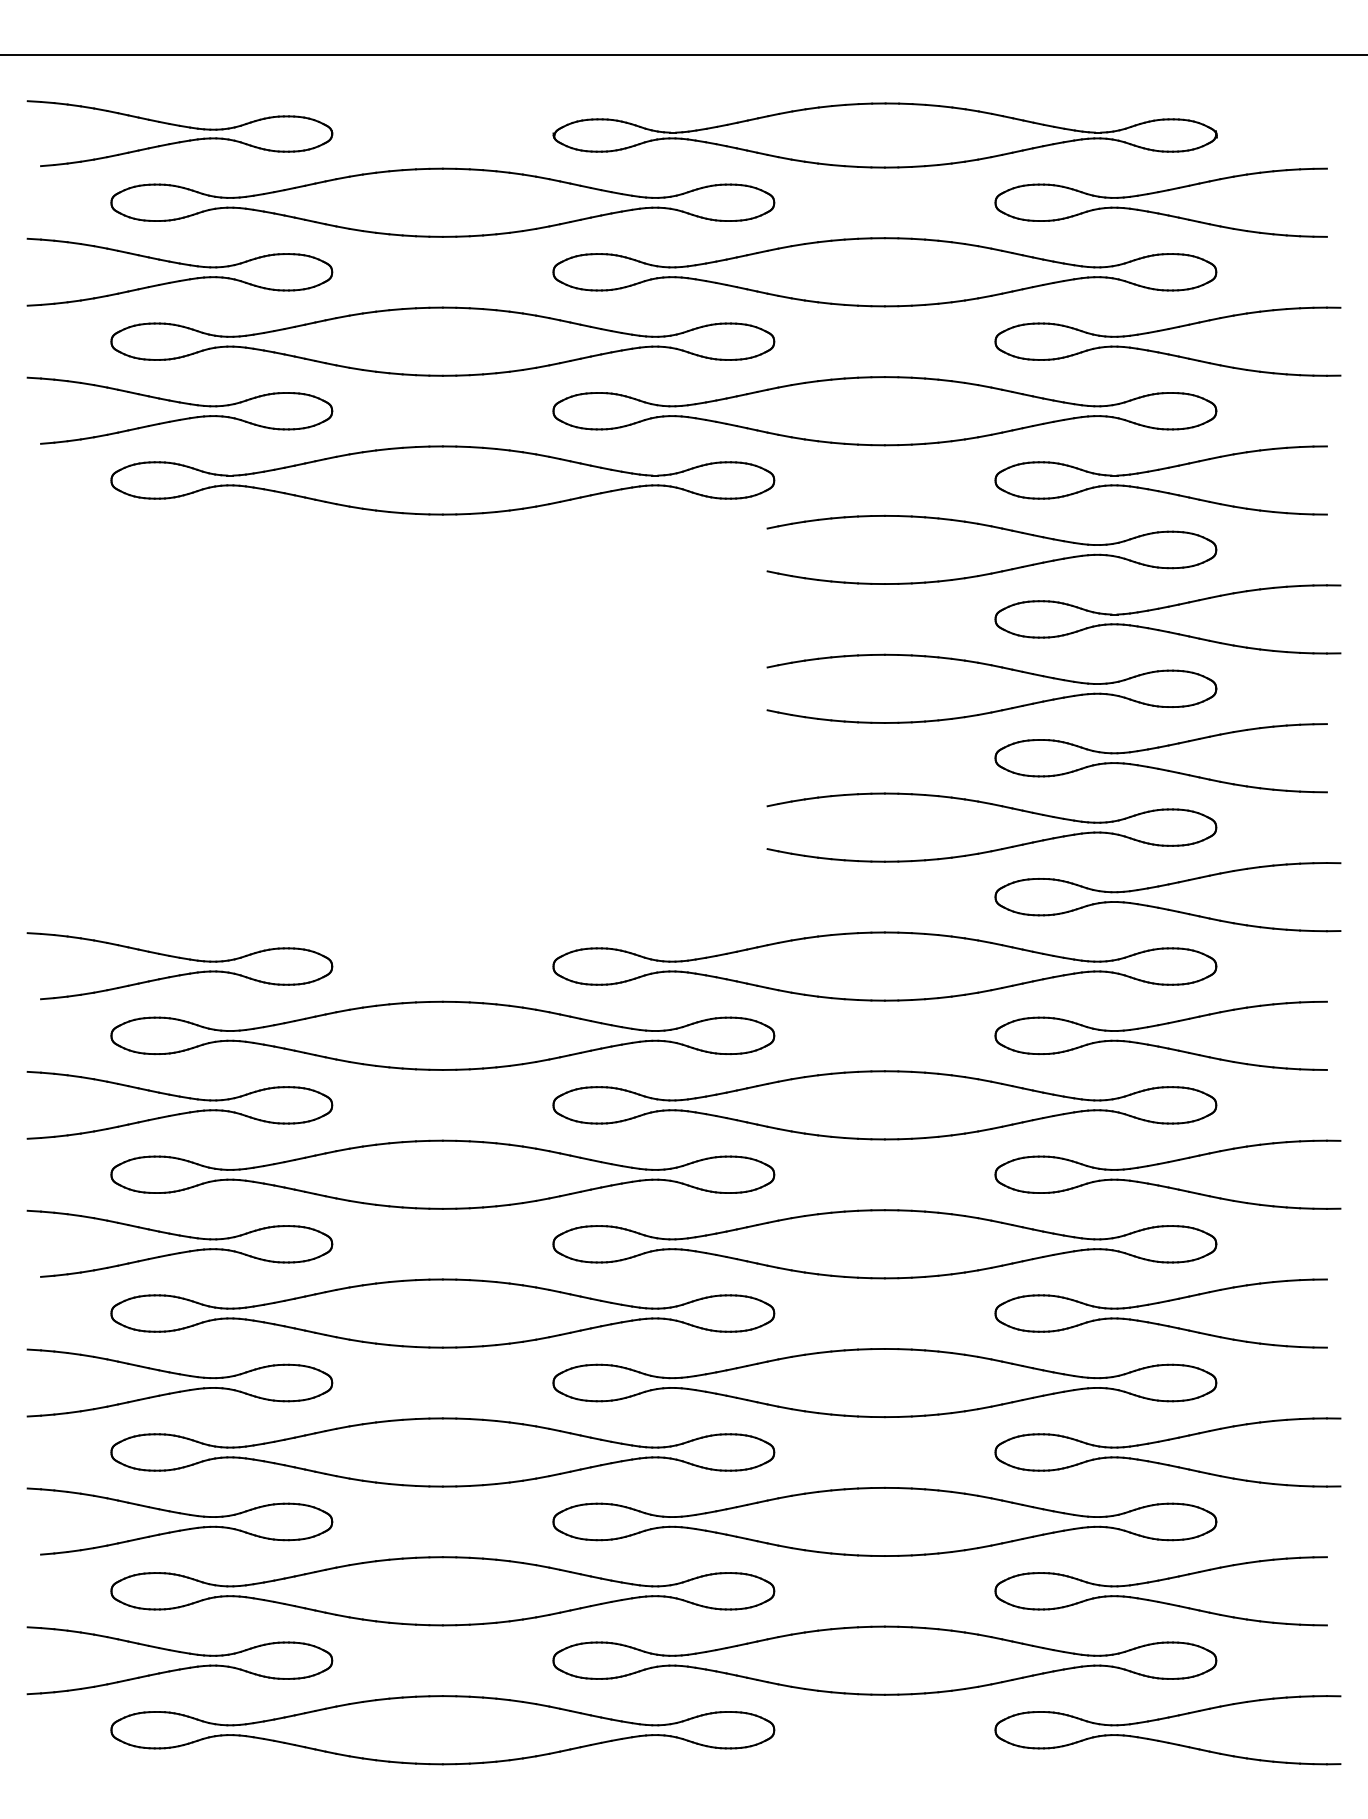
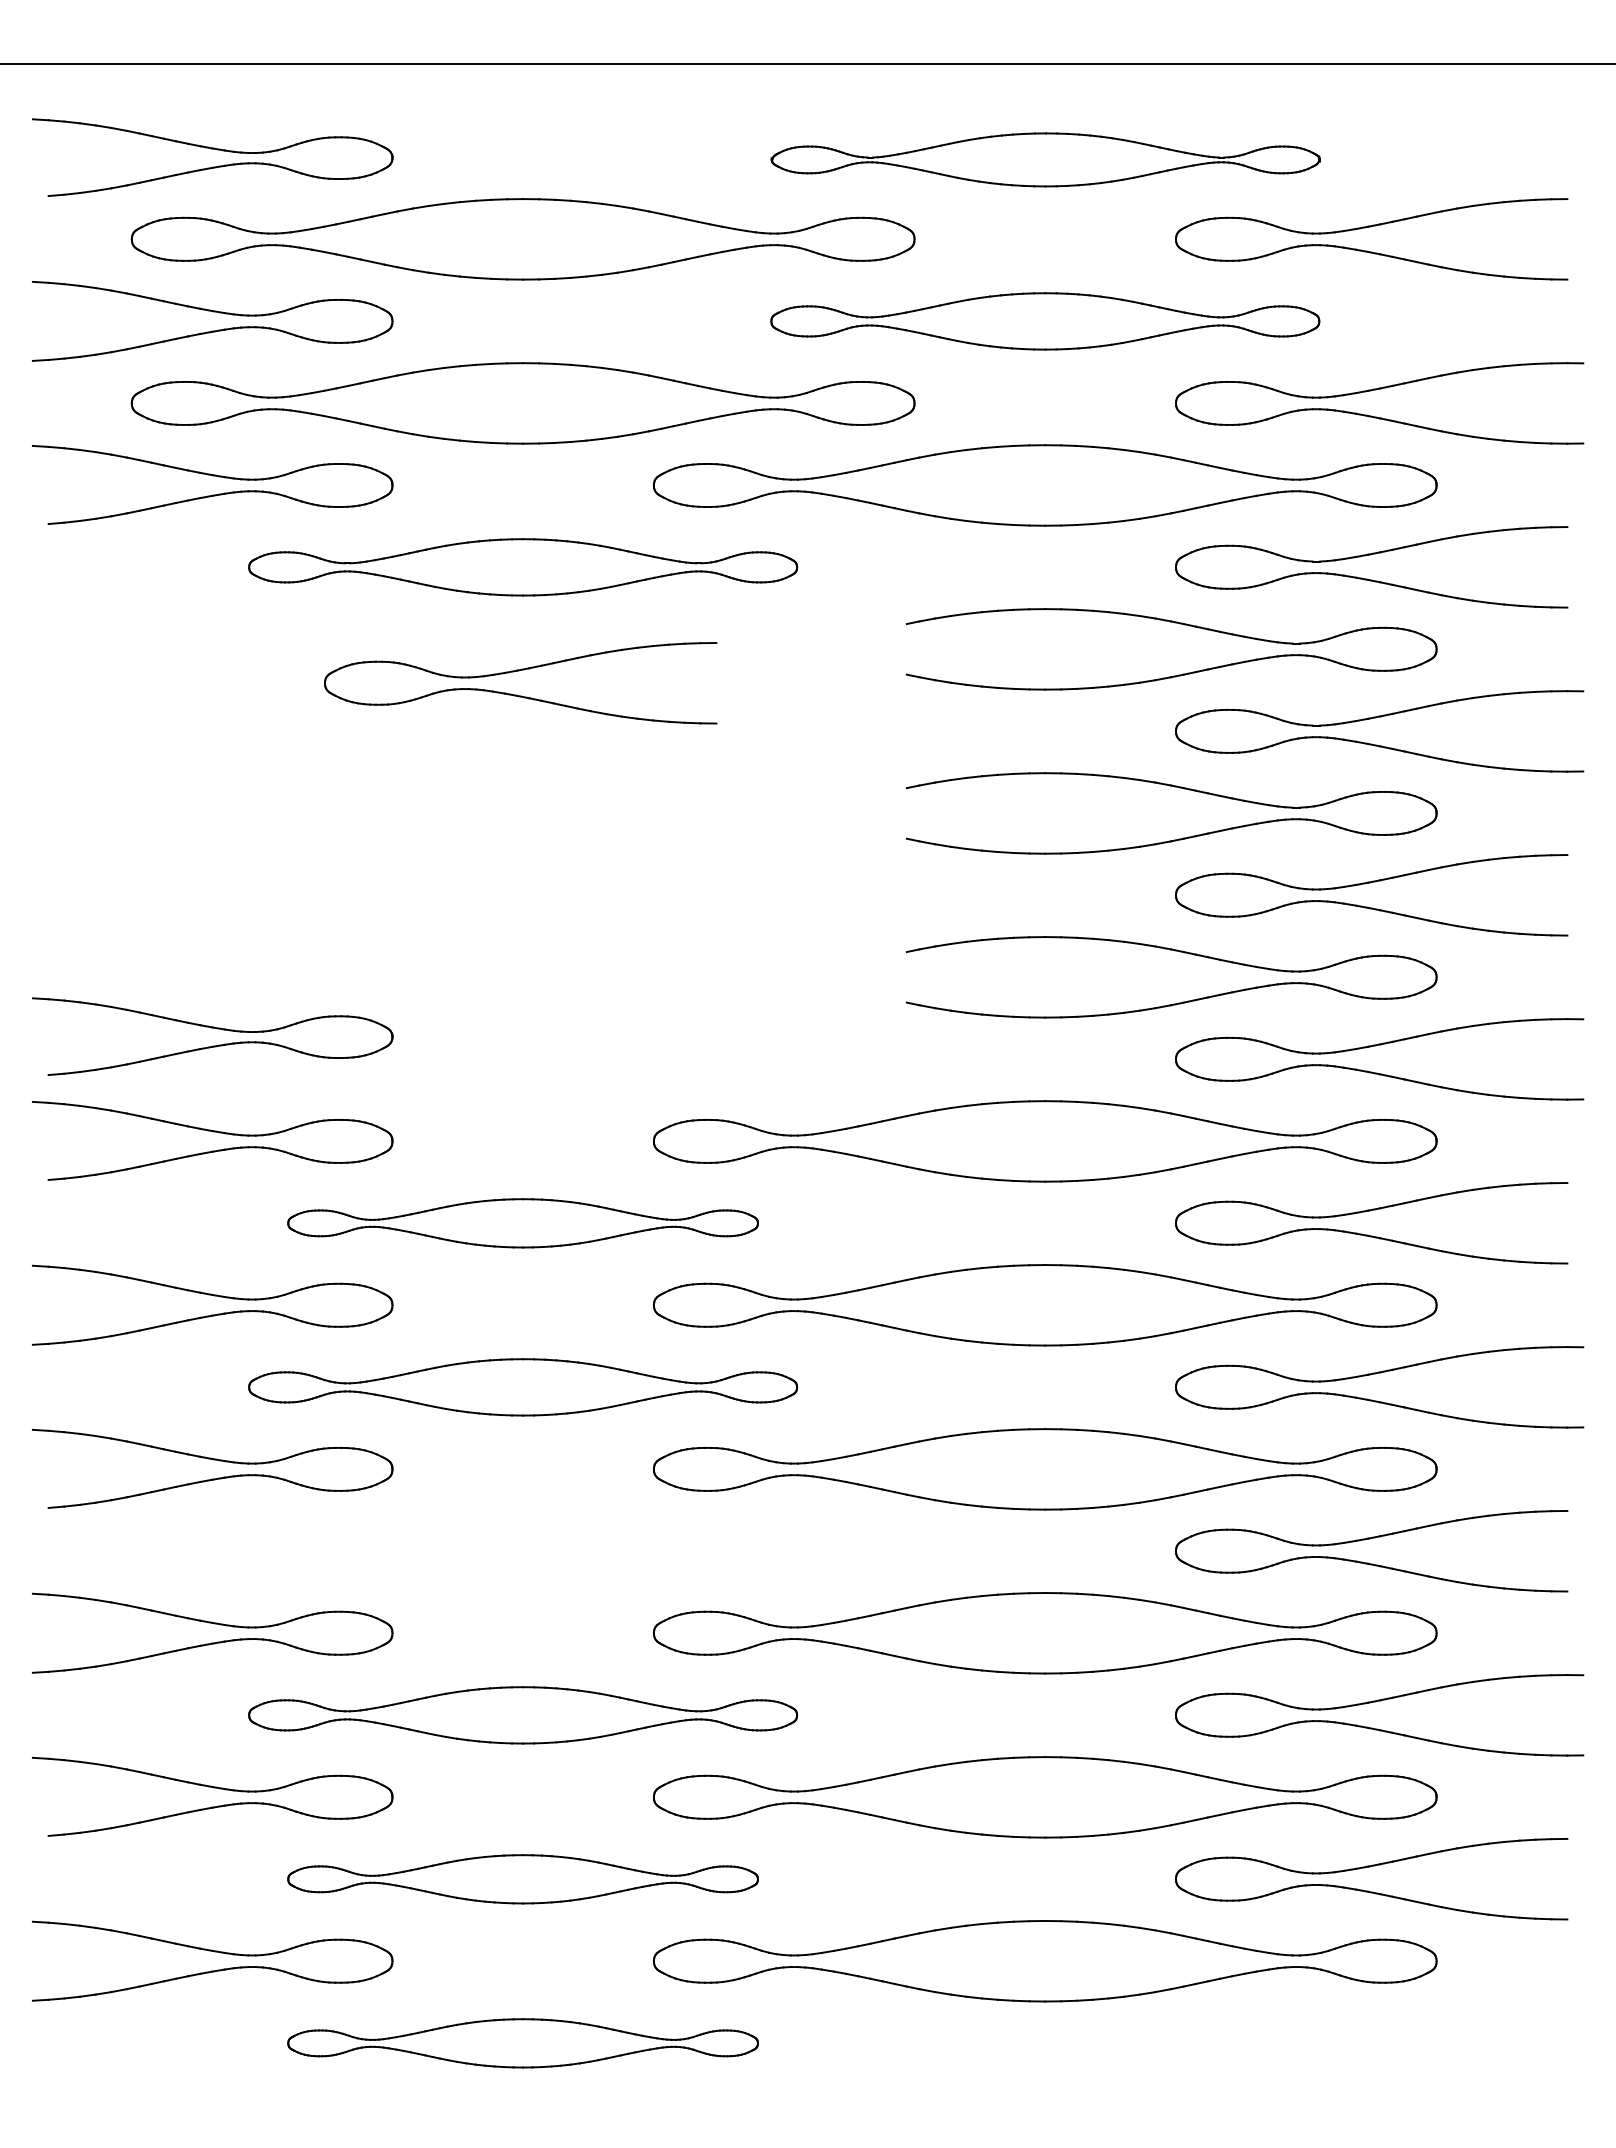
part: (885, 135) -> (1045, 159), size x0.7
part: (885, 272) -> (1045, 321), size x0.7
part: (442, 480) -> (522, 567), size x0.7
part: (438, 588) -> (517, 694), added
part: (179, 870) -> (212, 1028), added
part: (442, 1036) -> (522, 1223), size x0.6
part: (442, 1174) -> (522, 1387), size x0.7
part: (442, 1313) -> (522, 1551), removed
part: (442, 1452) -> (522, 1715), size x0.7
part: (442, 1591) -> (522, 1879), size x0.6
part: (442, 1730) -> (522, 2043), size x0.6
part: (1166, 1741) -> (1377, 2056), removed

